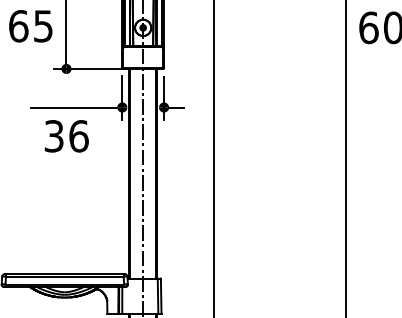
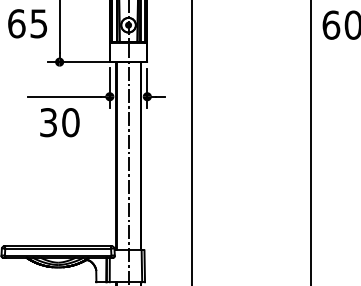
text: (78, 136) -> (70, 122), 36 -> 30

